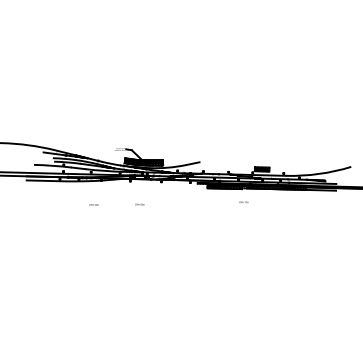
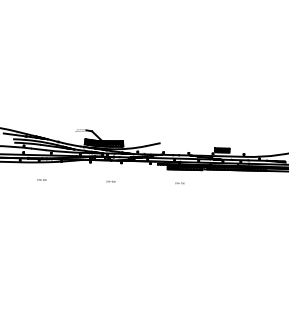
text: (243, 202) -> (179, 183), moved
text: (93, 204) -> (41, 179), moved
text: (139, 204) -> (110, 181), moved

